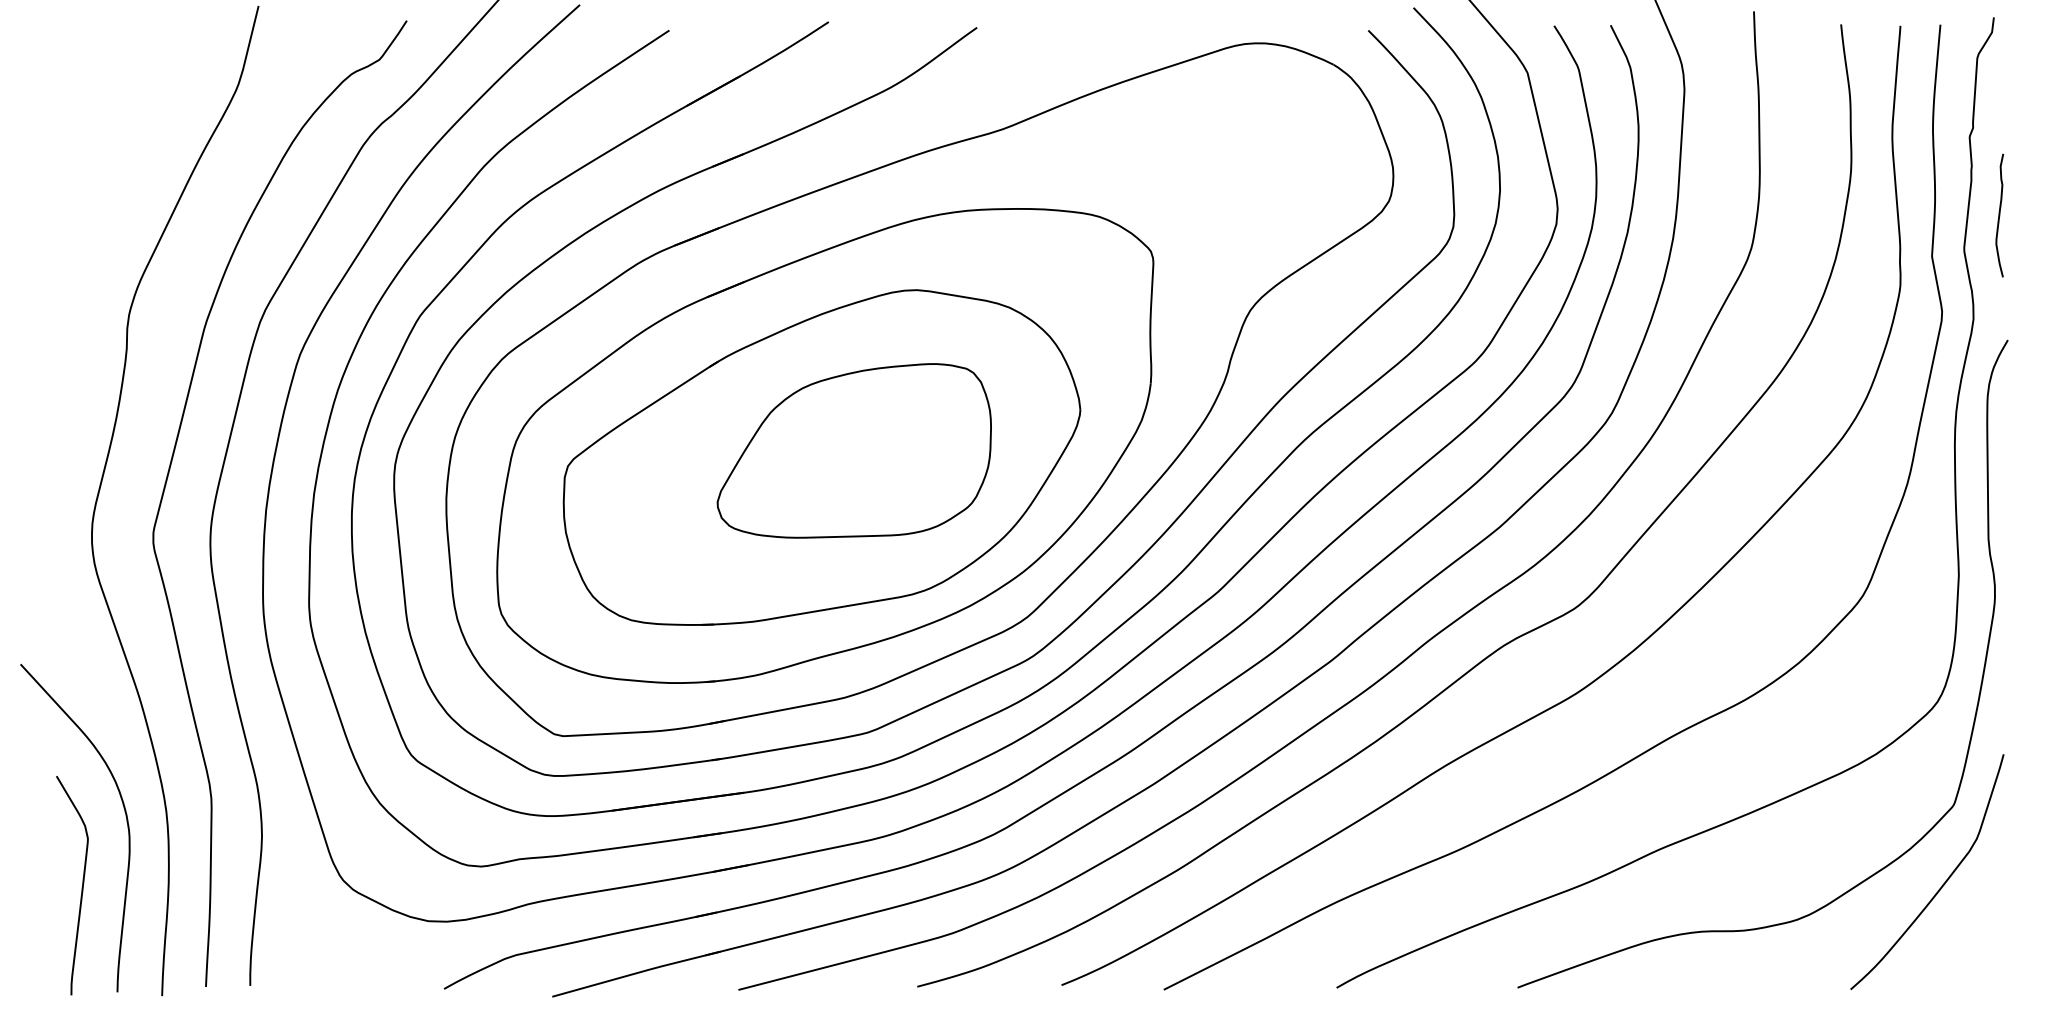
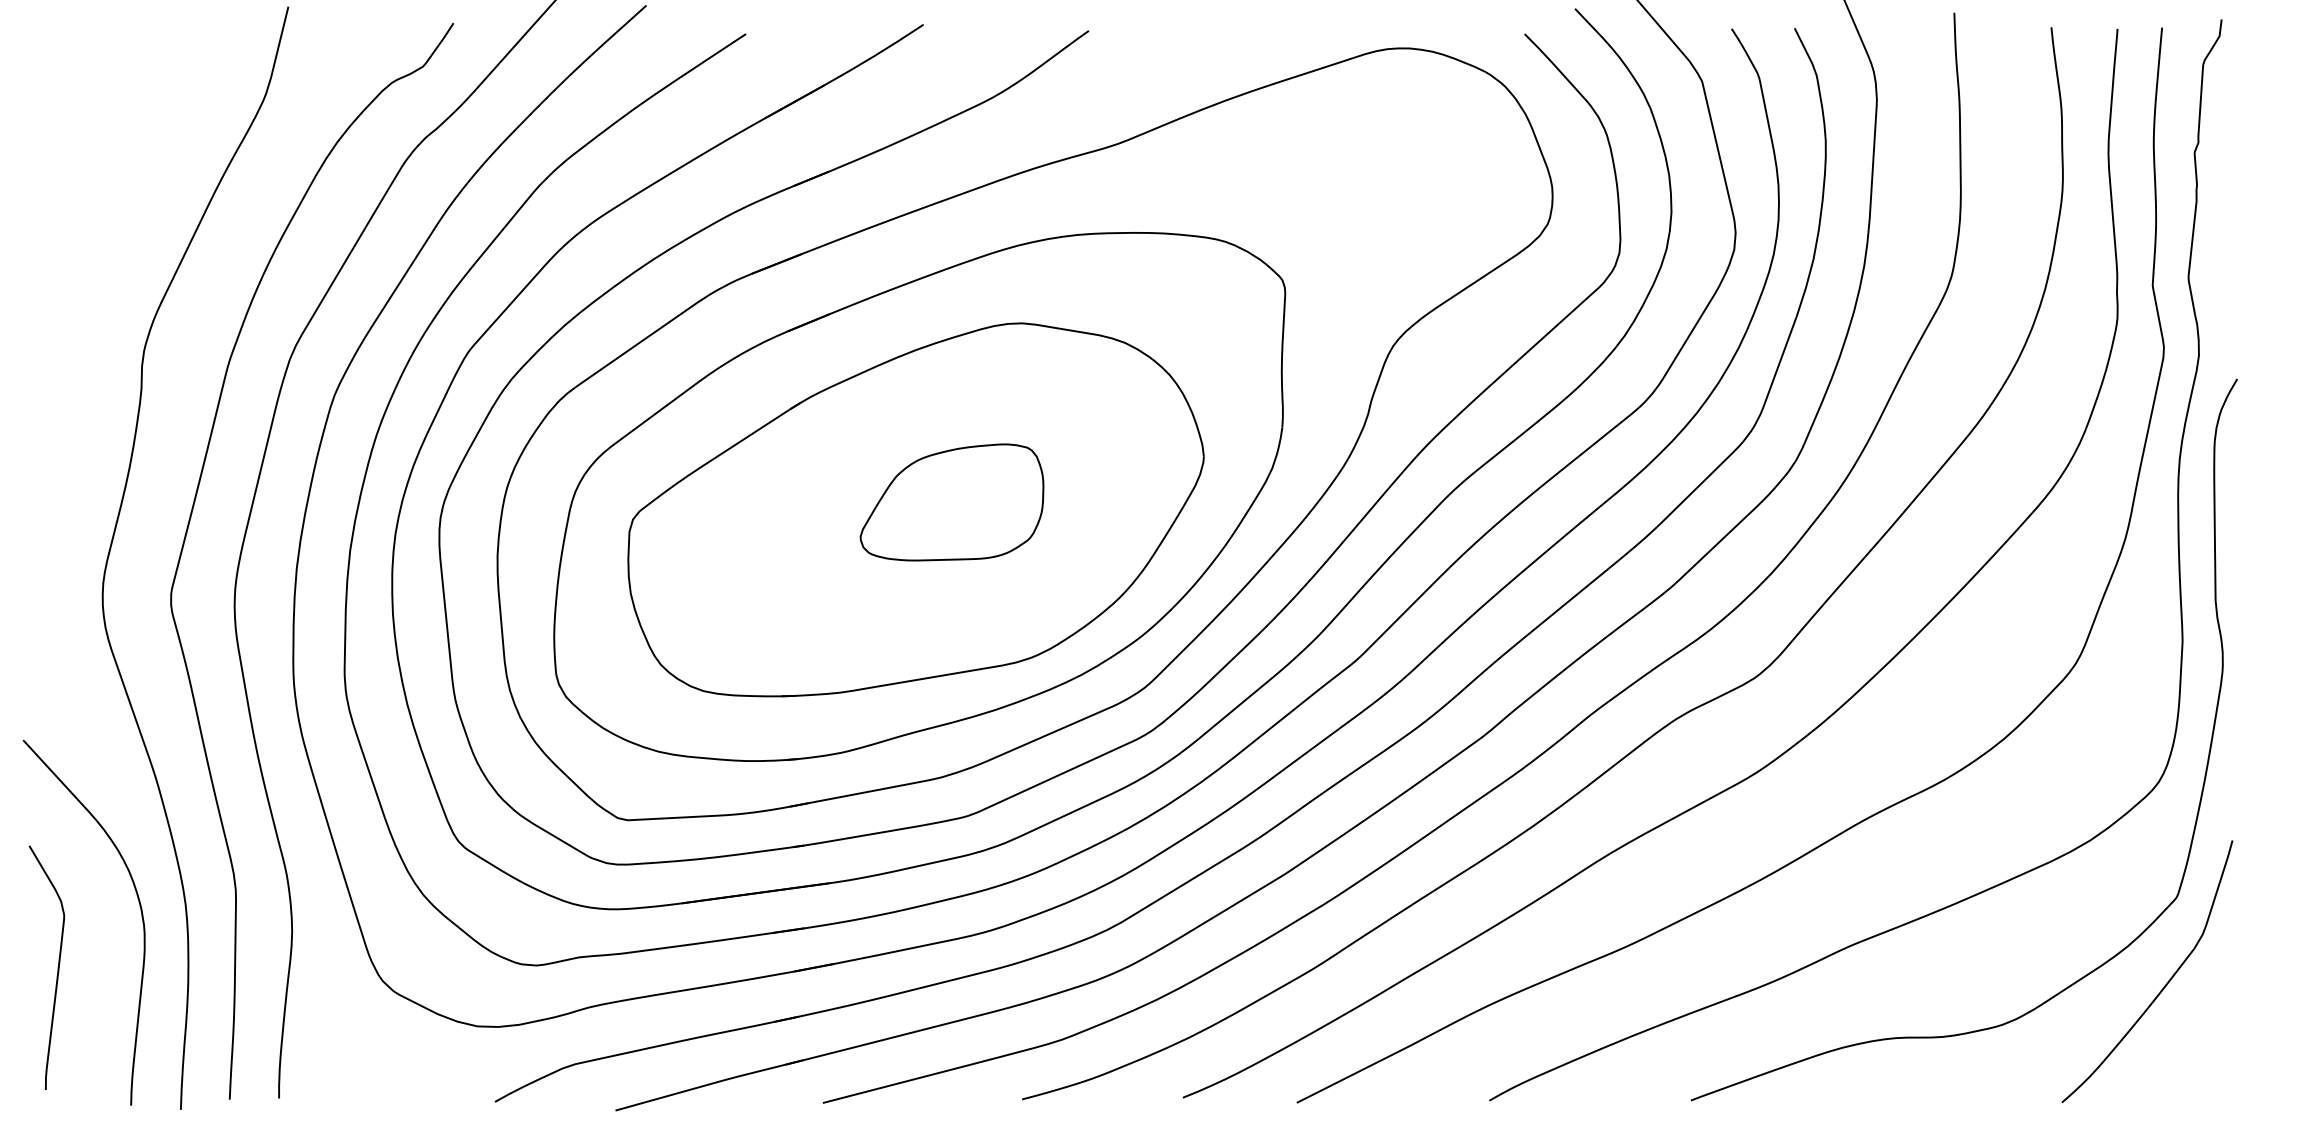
curve: (1999, 215) -> (2227, 240), removed
part: (853, 450) -> (951, 502), size x0.6
curve: (81, 885) -> (57, 967), moved

